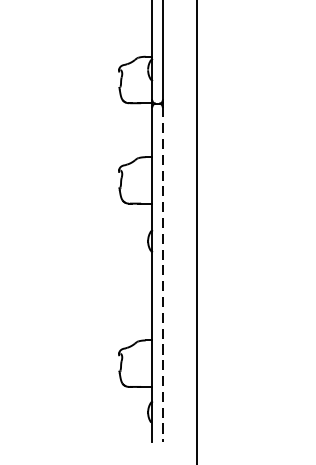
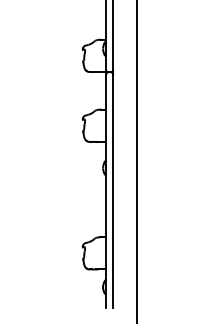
line: (163, 274) -> (113, 191), dashed -> solid

